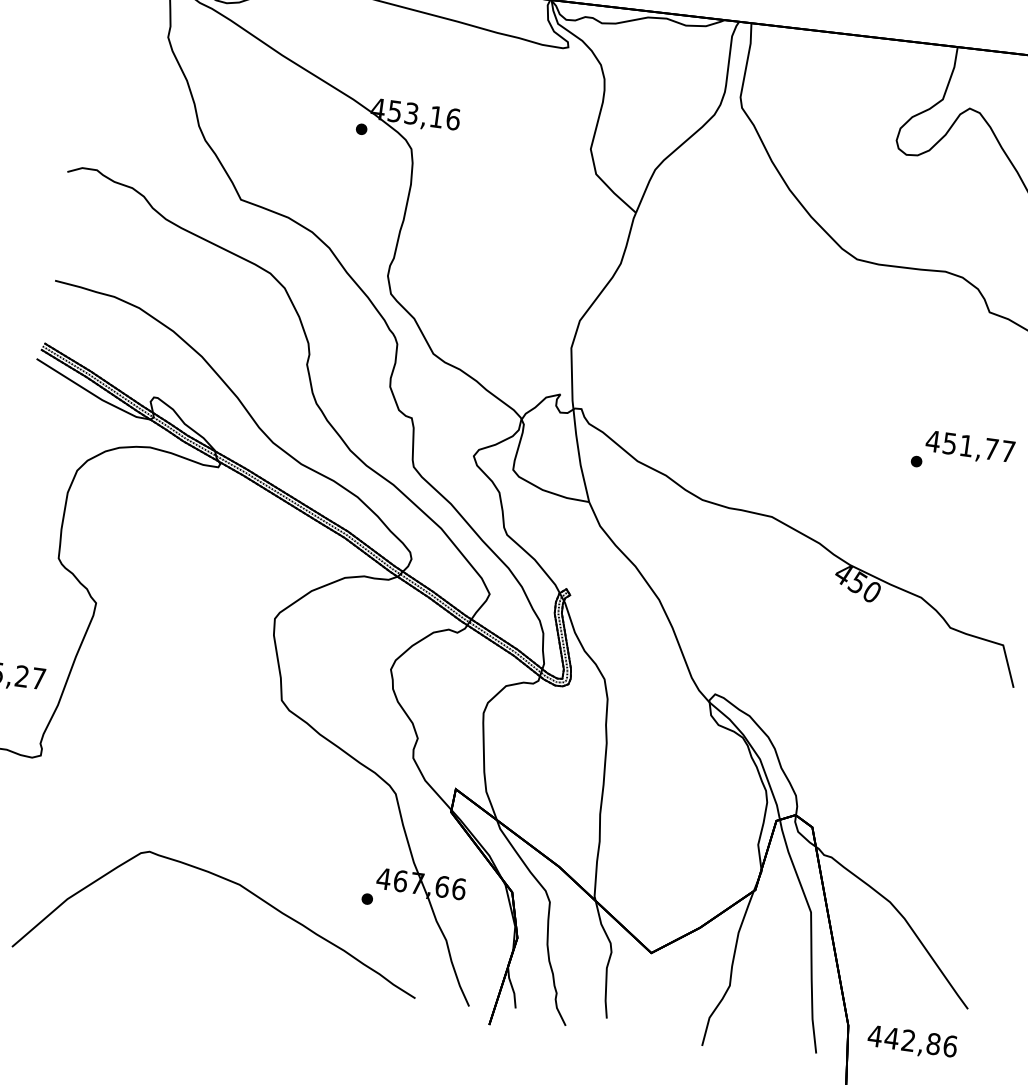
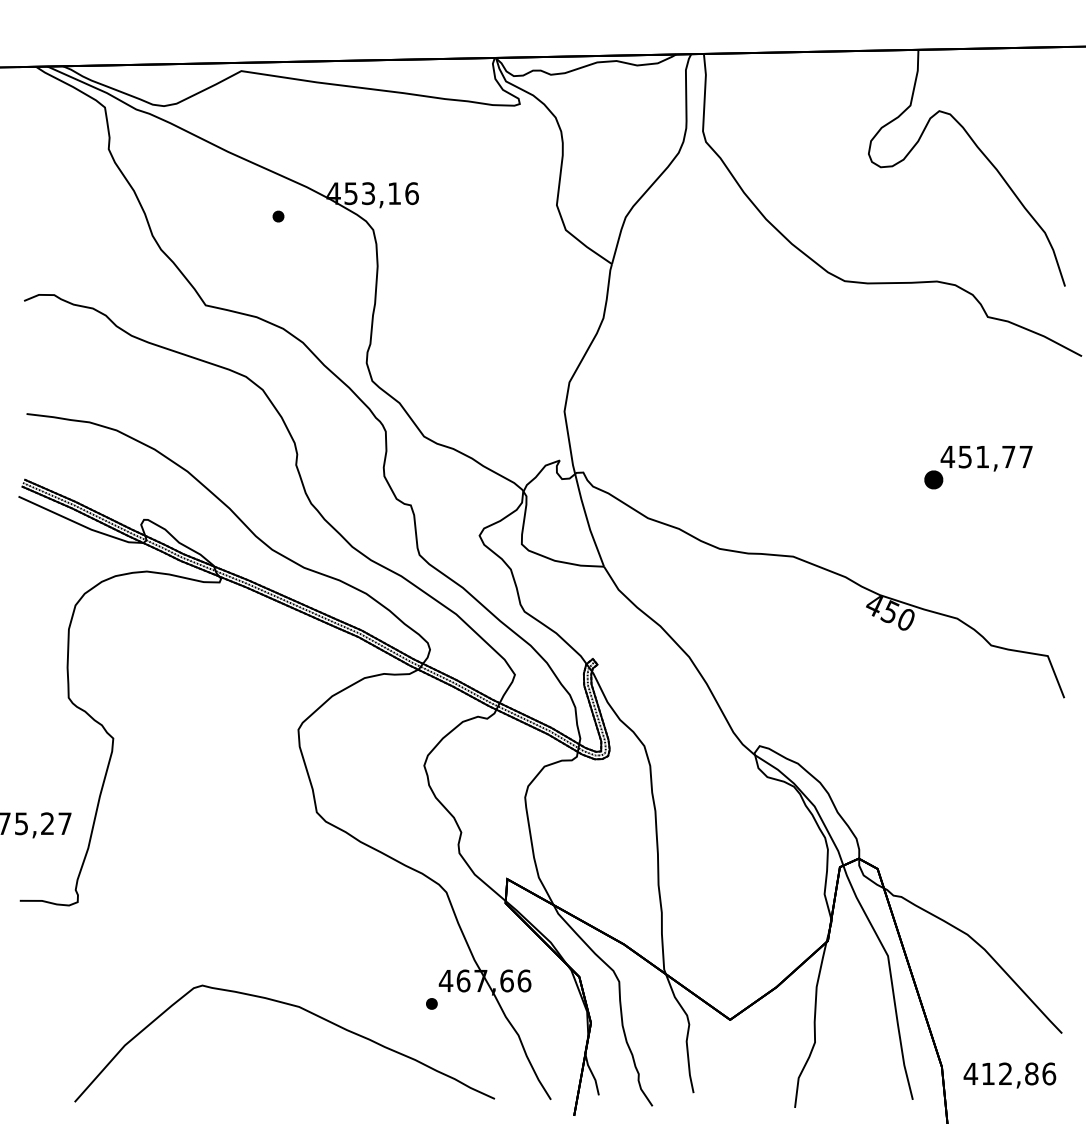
part: (361, 129) -> (278, 216), moved
part: (916, 461) -> (933, 479), size x1.6
text: (892, 1038) -> (988, 1073), 442,86 -> 412,86

